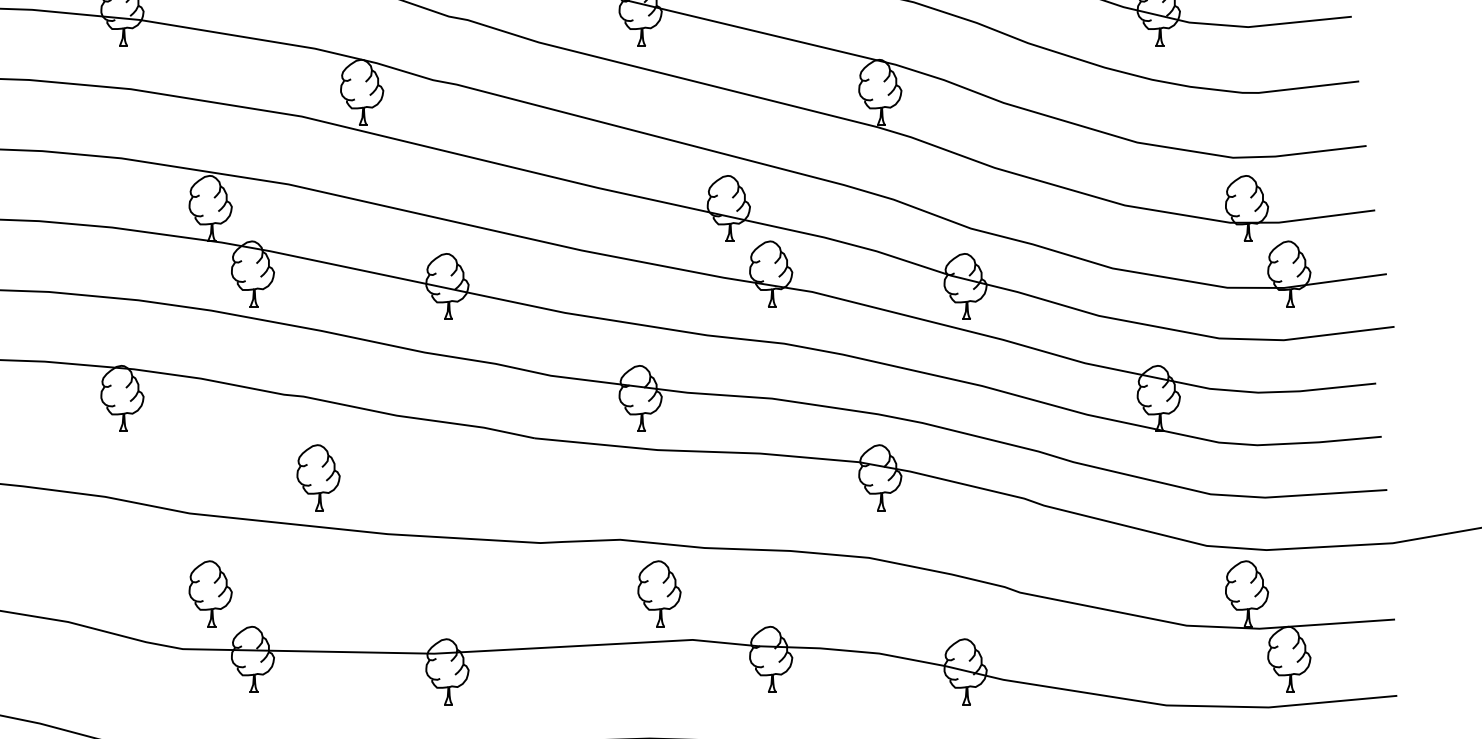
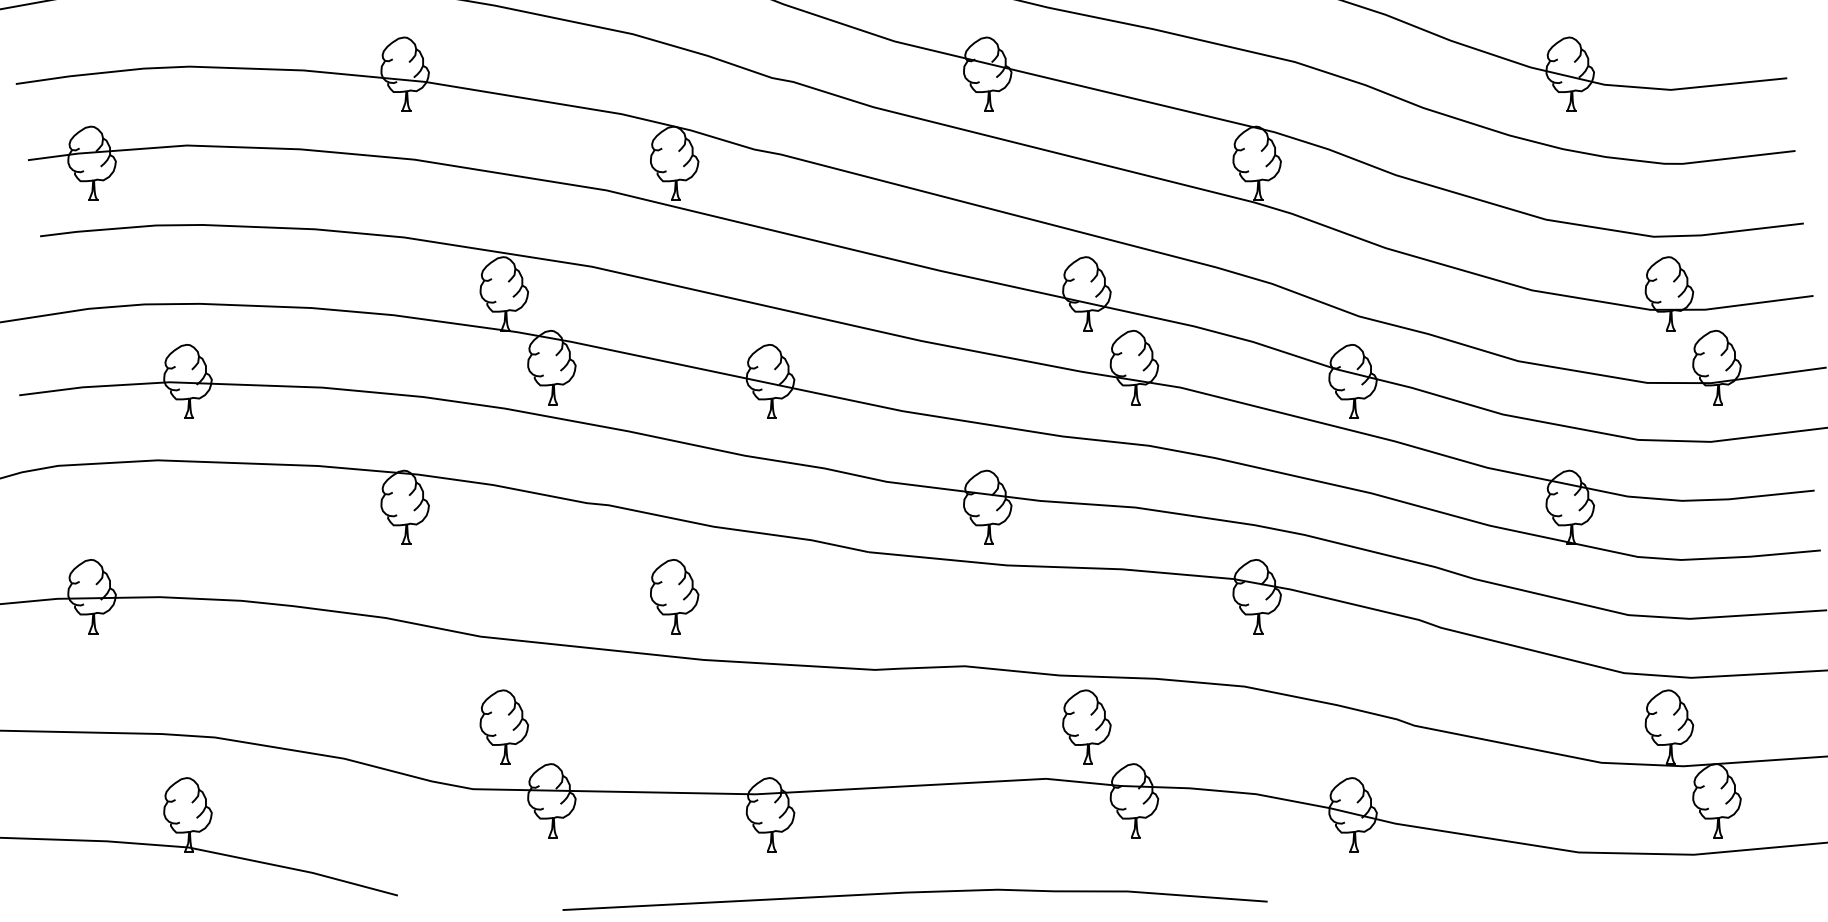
part: (318, 477) -> (674, 596), moved
part: (659, 593) -> (1086, 726), moved

